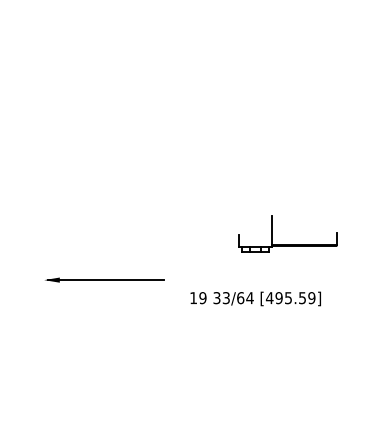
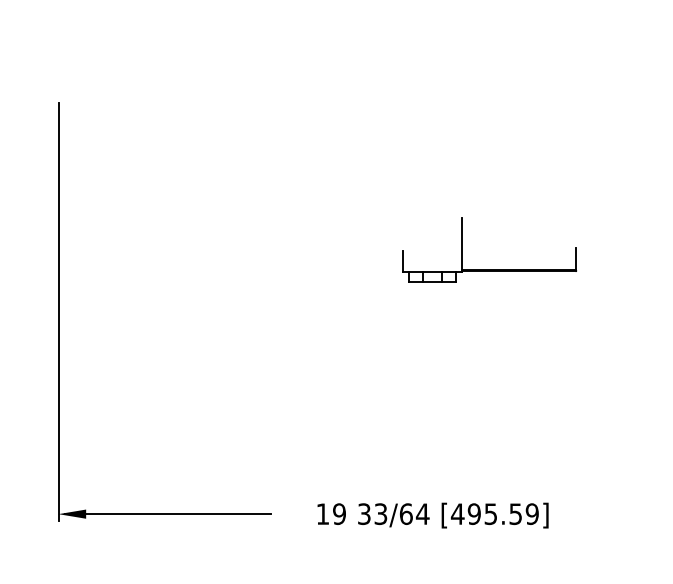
line: (44, 165) -> (58, 311), added
part: (287, 244) -> (489, 268), moved
text: (255, 298) -> (432, 514), moved

